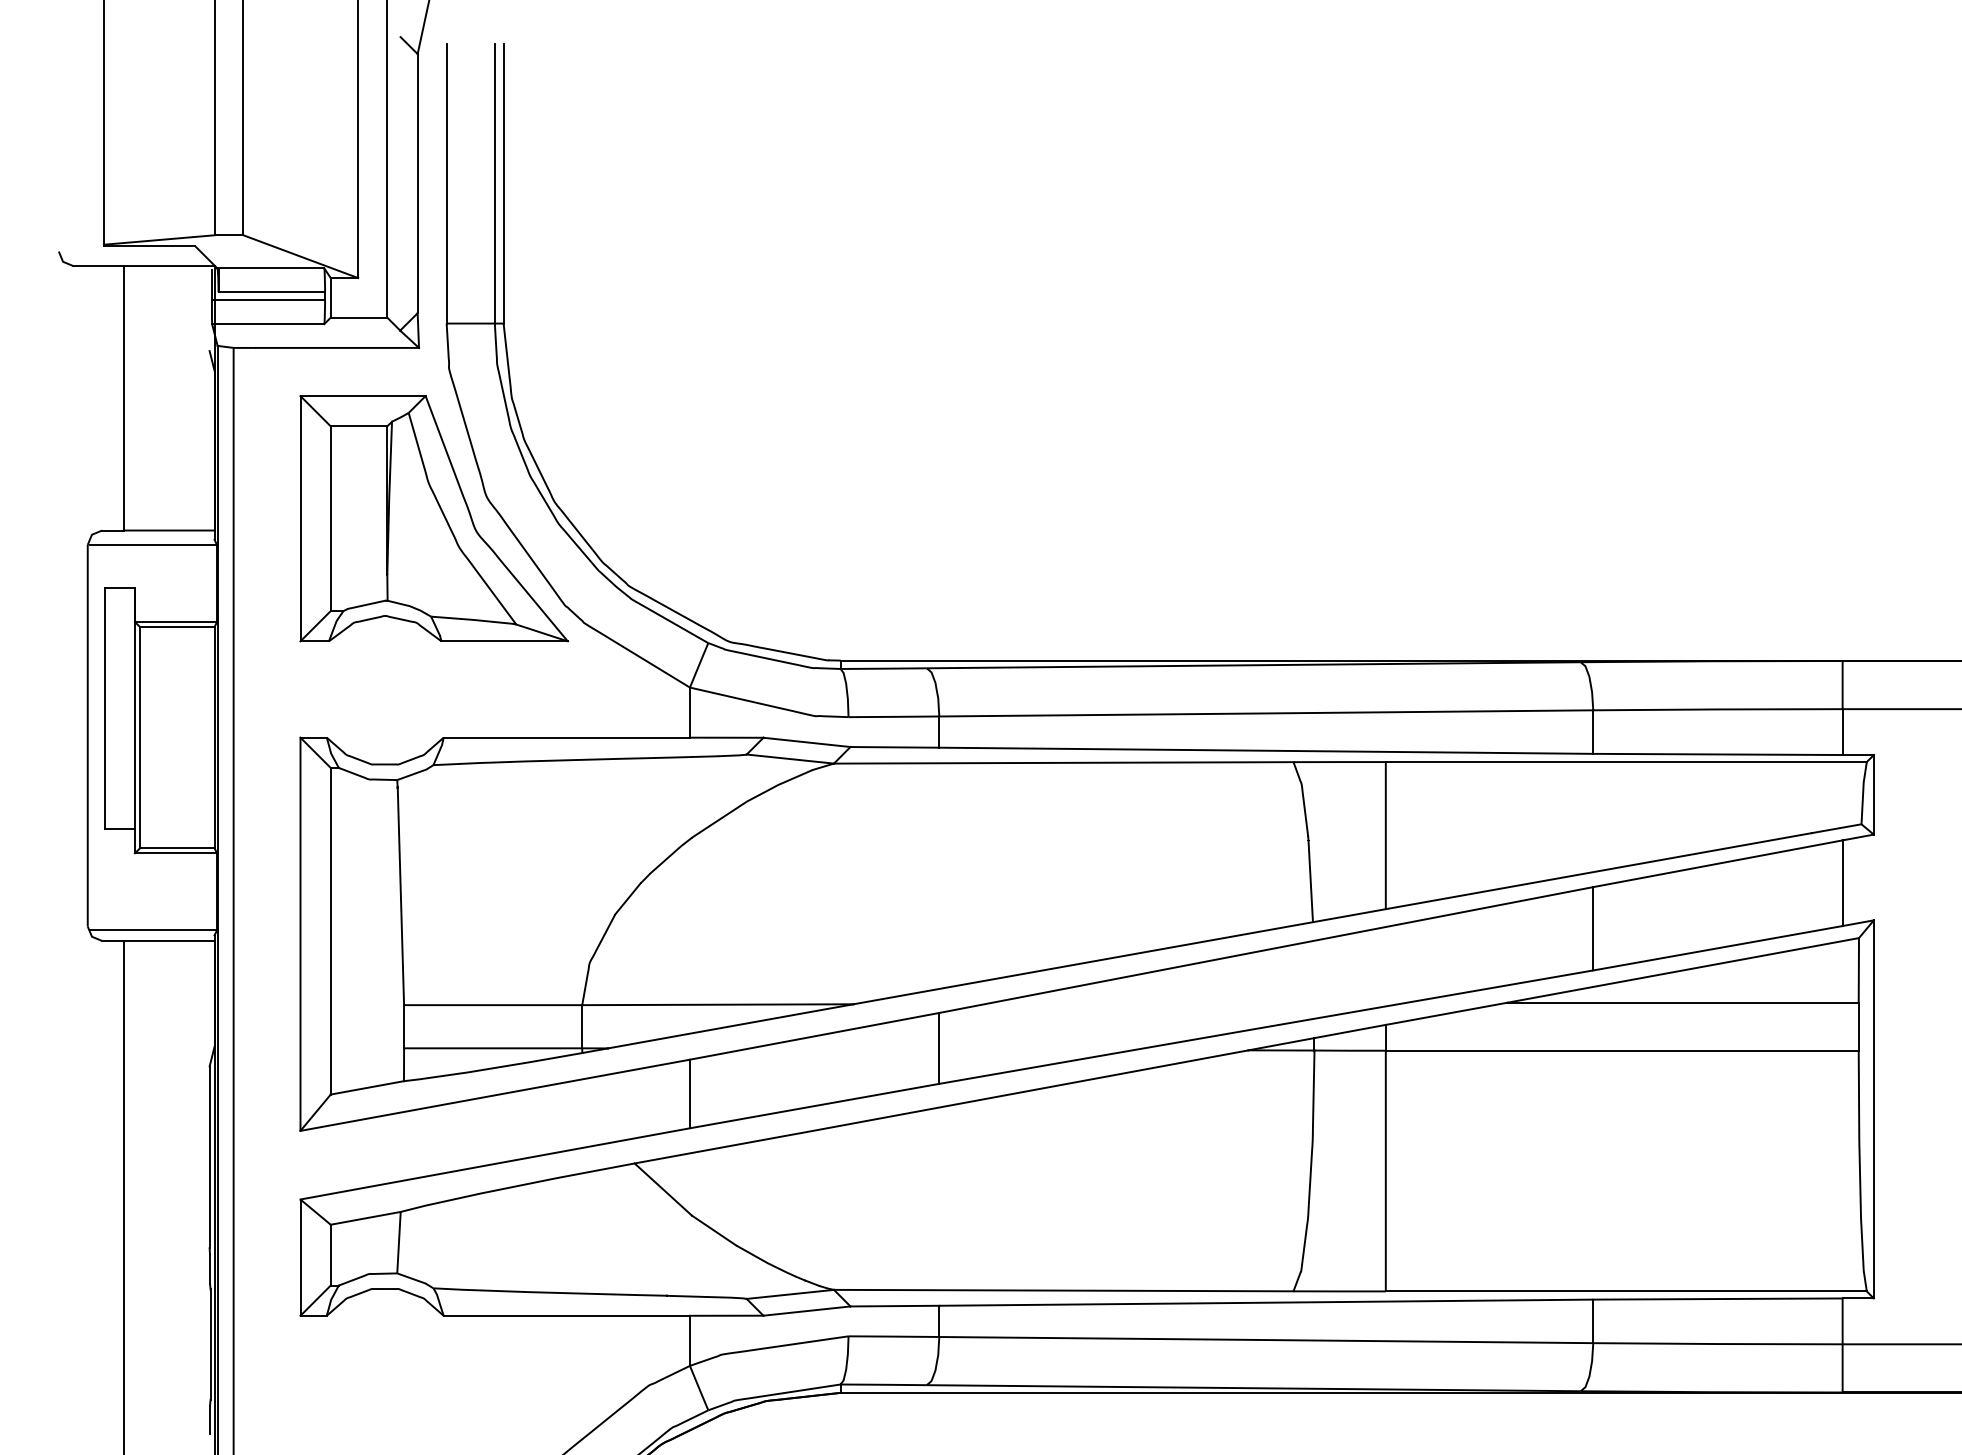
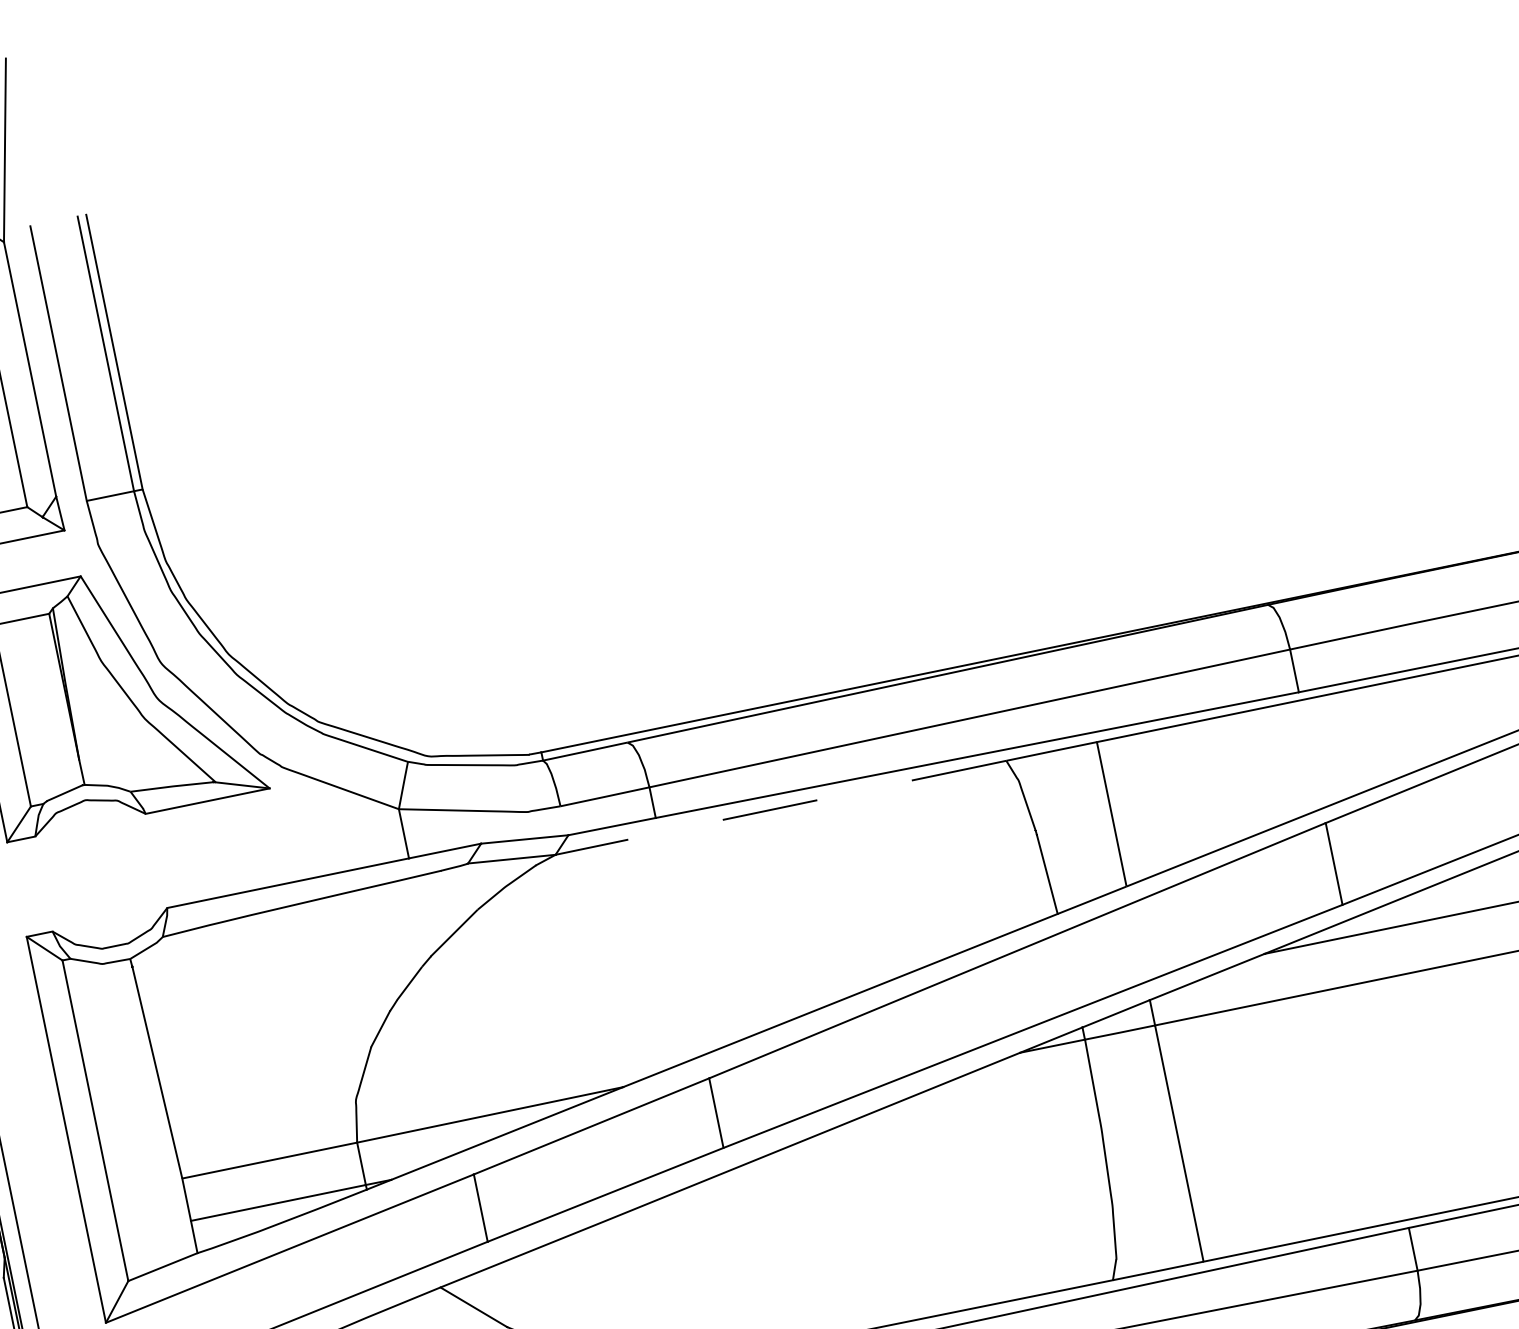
line: (1063, 762) -> (780, 807), solid -> dashed

